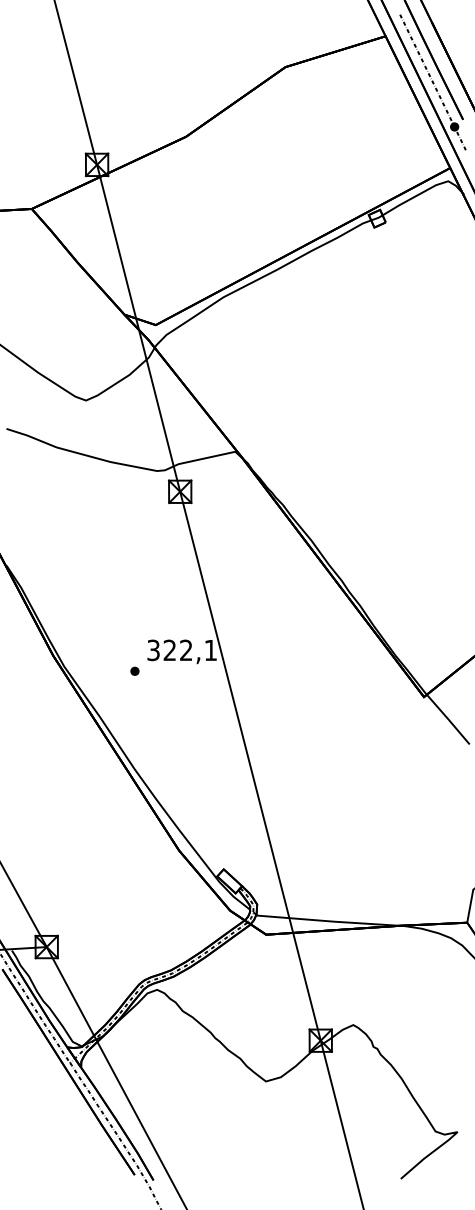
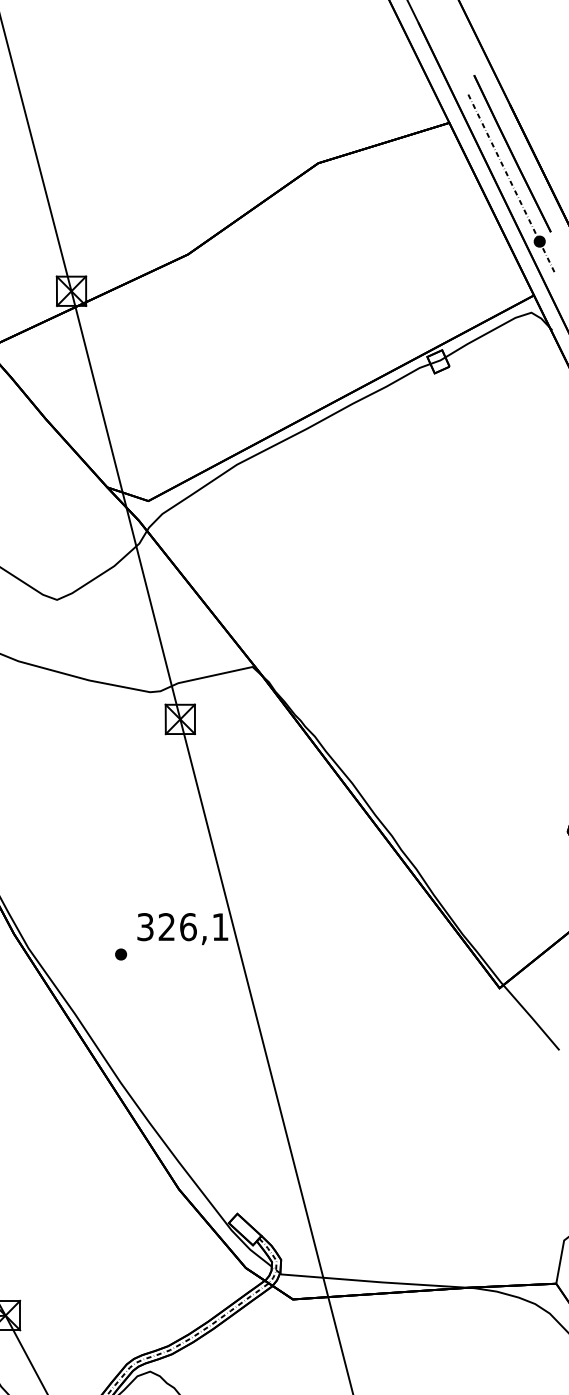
text: (186, 650) -> (188, 927), 322,1 -> 326,1

